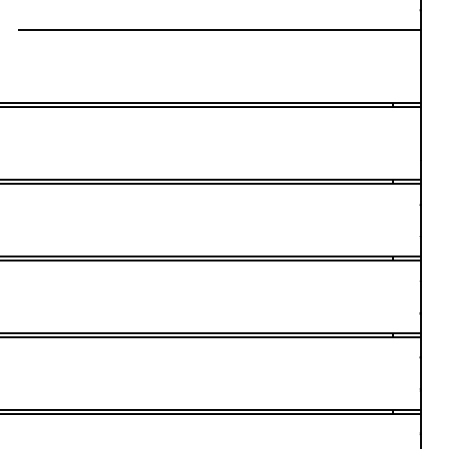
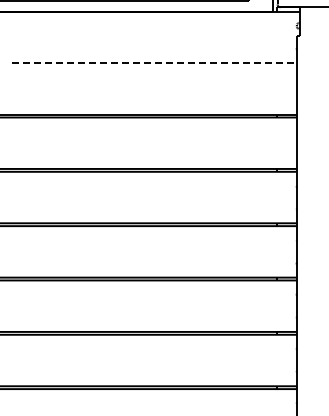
line: (219, 30) -> (154, 63), solid -> dashed

